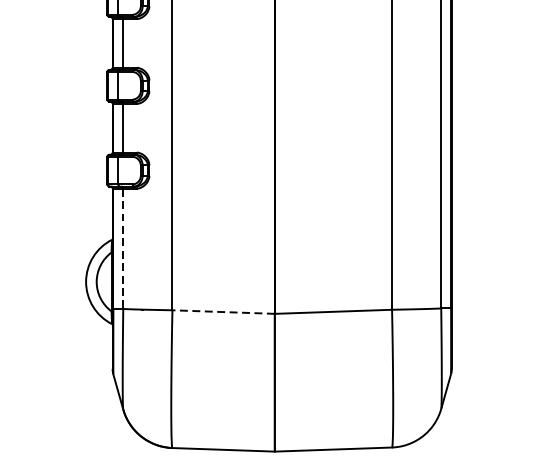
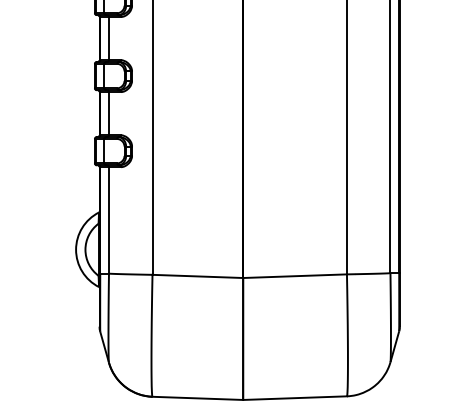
line: (122, 248) -> (108, 220), dashed -> solid
line: (223, 312) -> (197, 276), dashed -> solid

